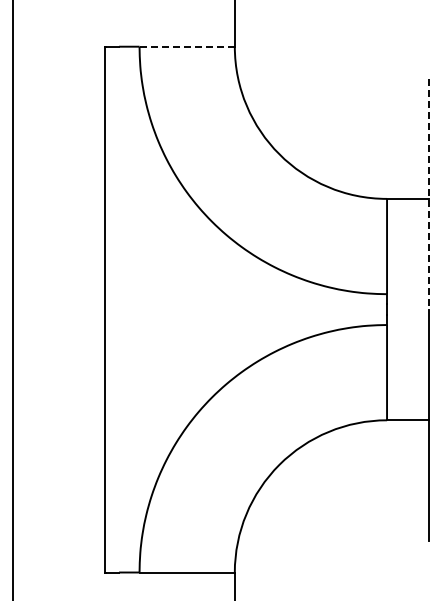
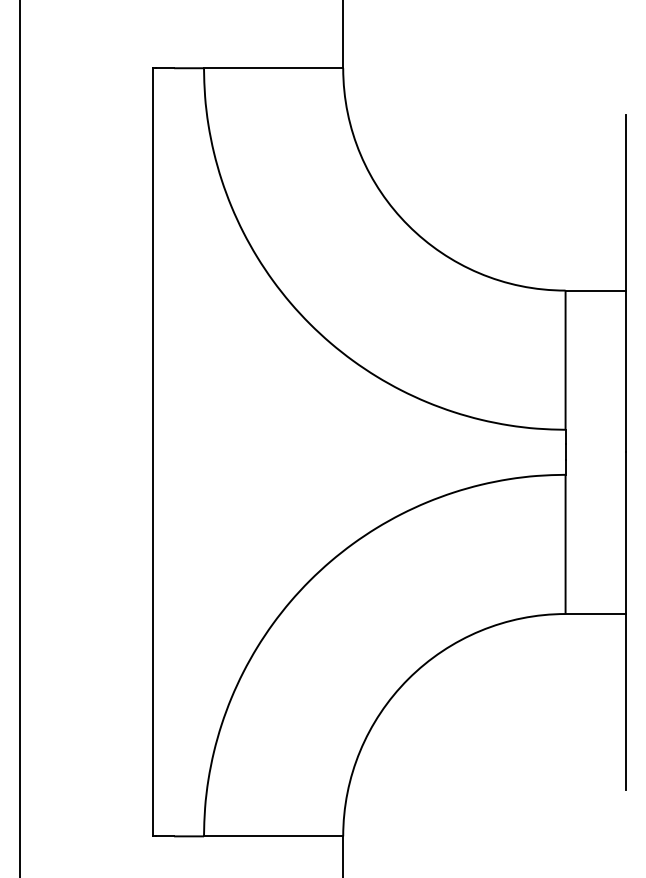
line: (187, 46) -> (274, 67), dashed -> solid
line: (428, 194) -> (626, 284), dashed -> solid

